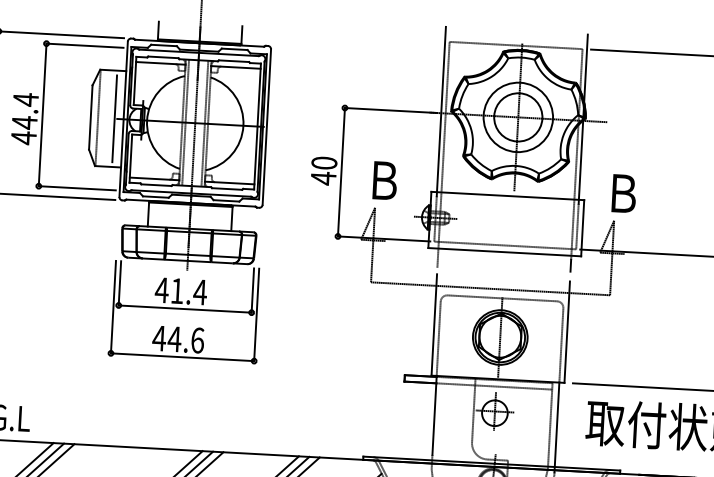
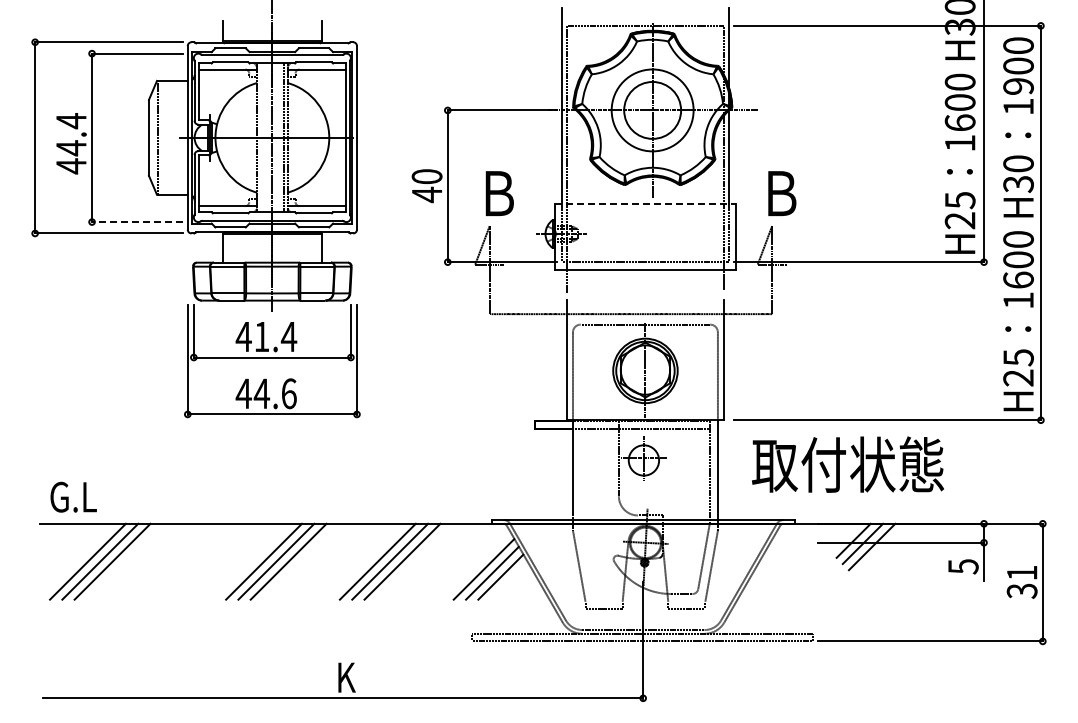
line: (114, 118) -> (177, 137), removed
line: (186, 122) -> (261, 137), removed
line: (77, 188) -> (137, 222), solid -> dashed
line: (508, 195) -> (645, 203), solid -> dashed

